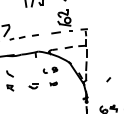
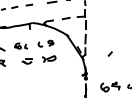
part: (27, 72) -> (20, 46), added
part: (53, 83) -> (49, 58), size x1.67

